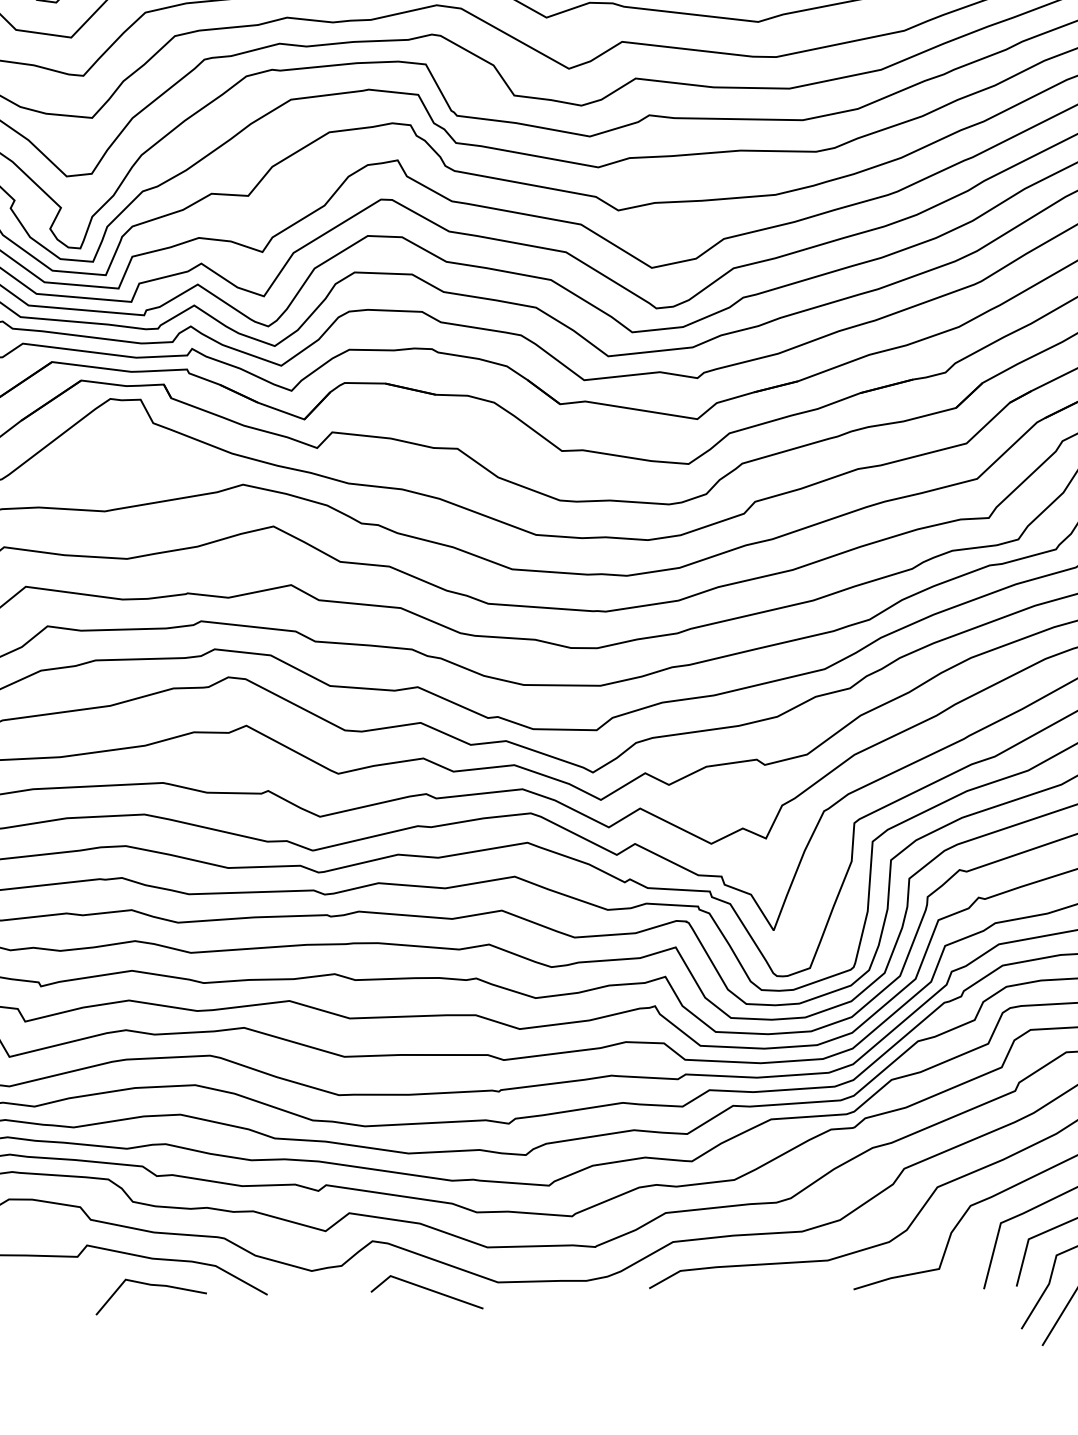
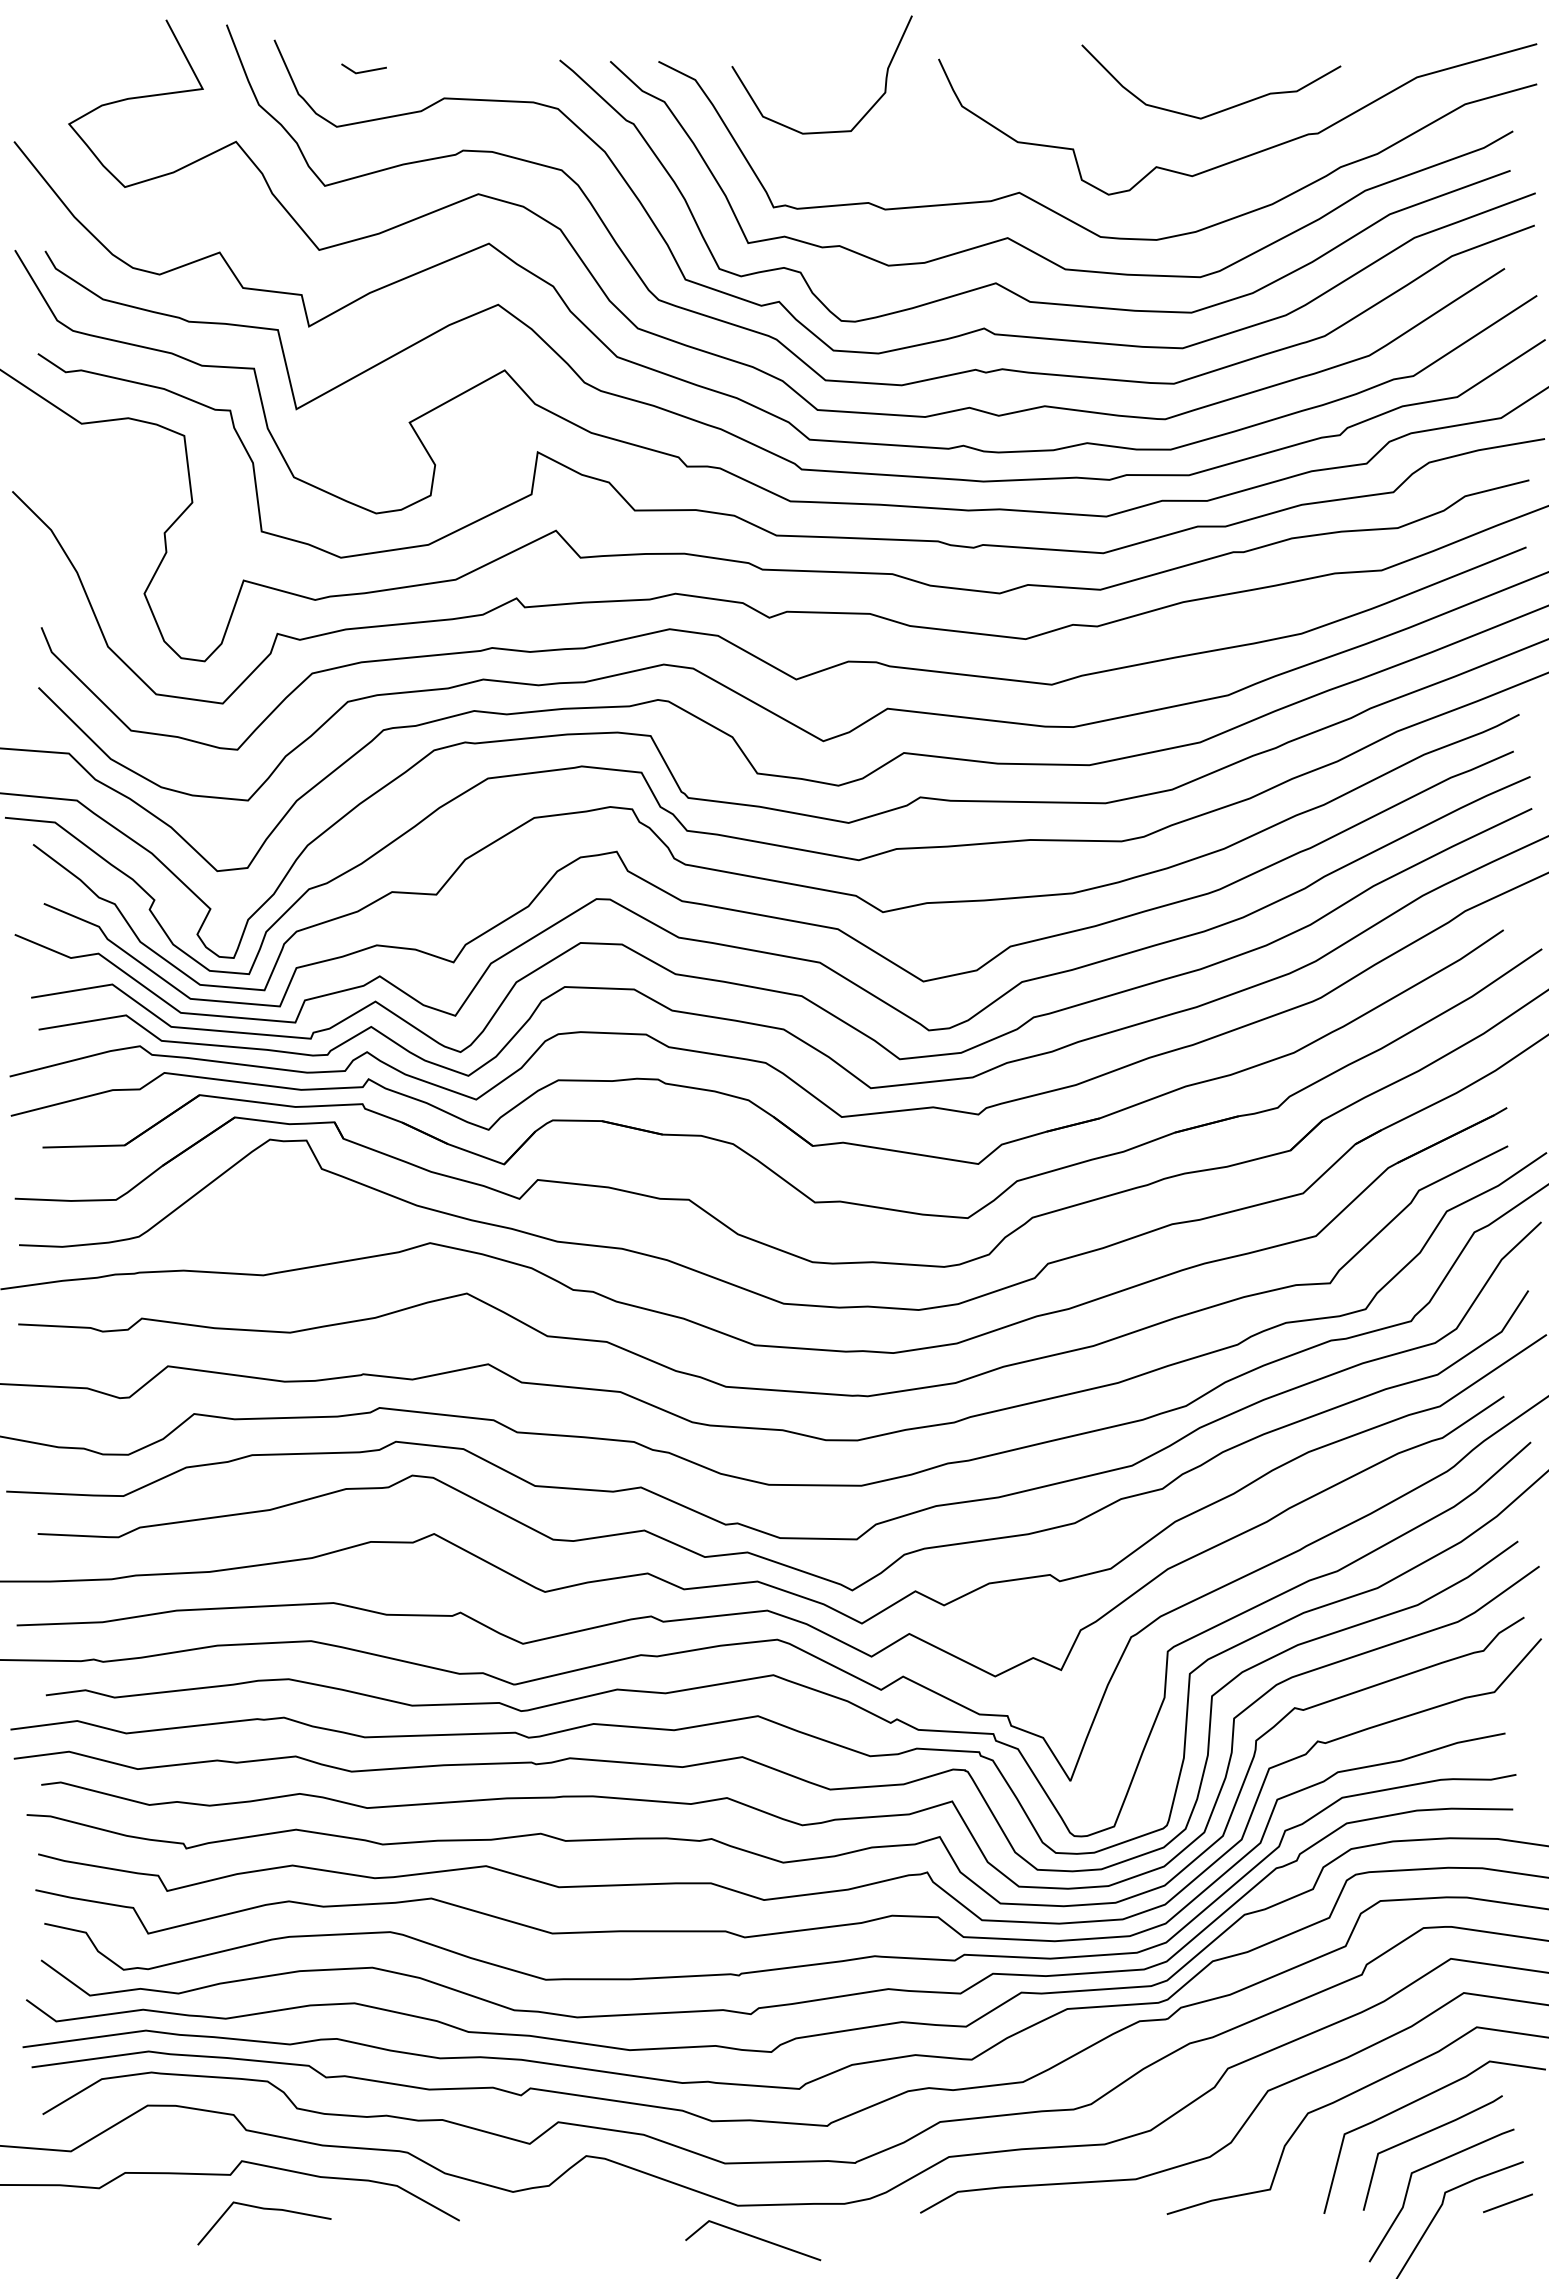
line: (151, 1285) -> (264, 2209), moved
line: (429, 1290) -> (755, 2238), moved

